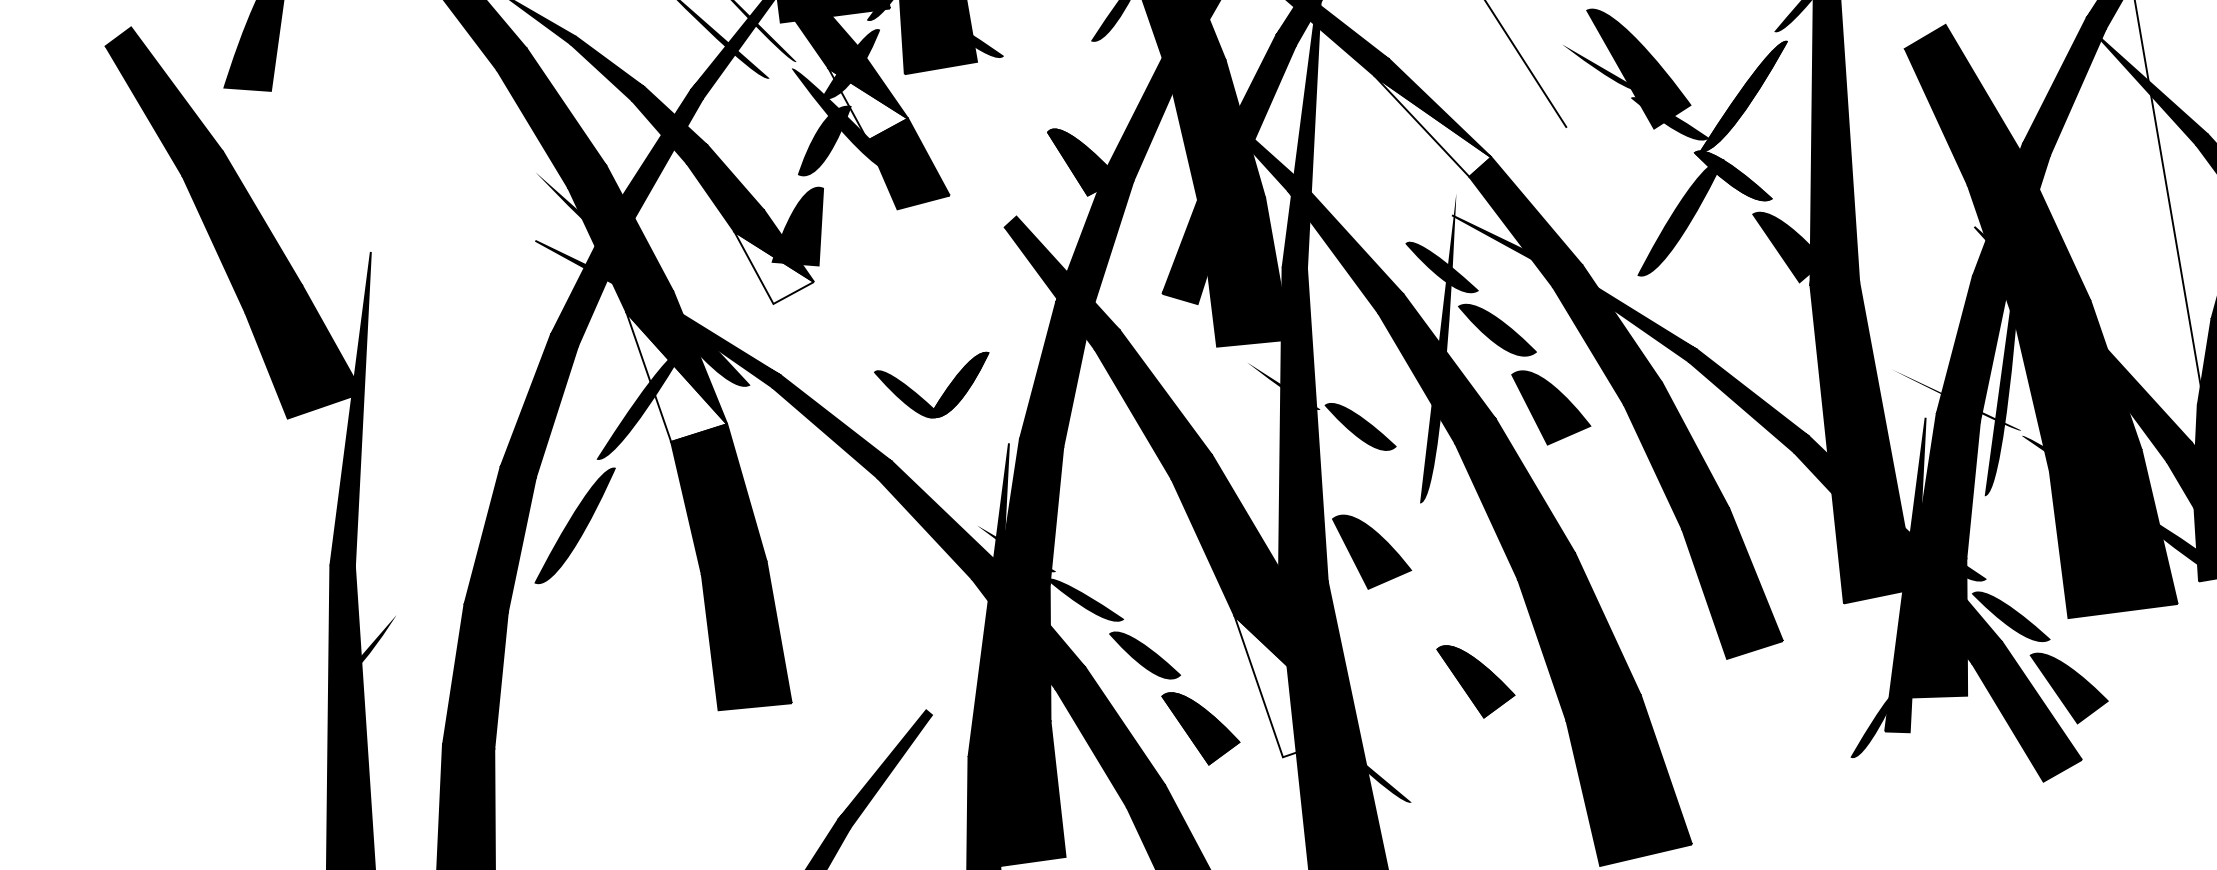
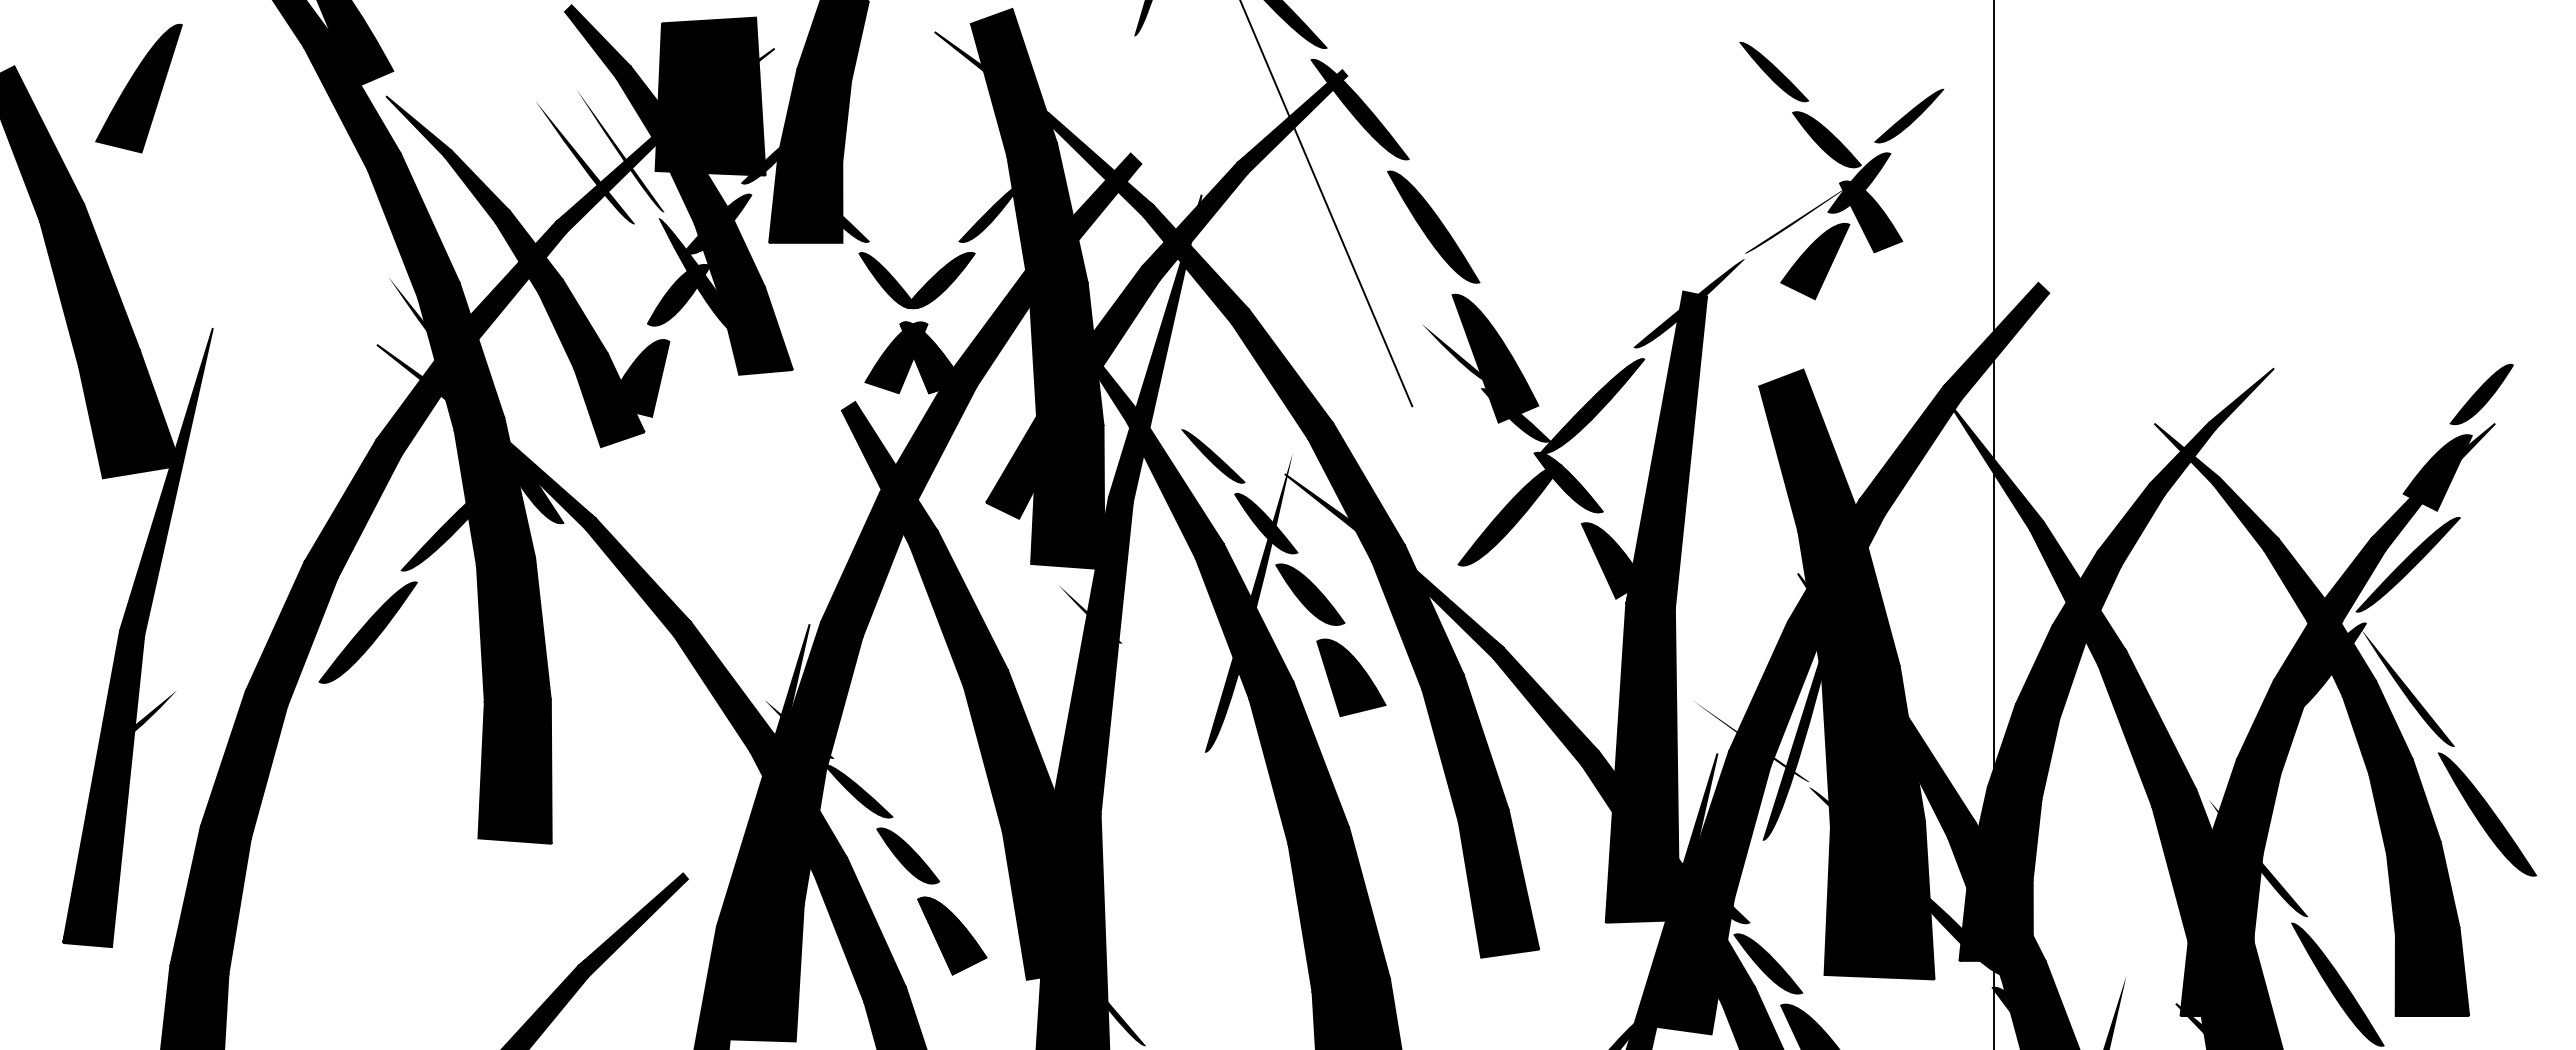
fill: (869, 101) -> (729, 263), added
fill: (1434, 124) -> (1282, 381), added
fill: (1049, 165) -> (896, 357), added
part: (1378, 209) -> (1213, 456), added
fill: (775, 264) -> (609, 408), added
fill: (676, 371) -> (494, 497), added
part: (942, 394) -> (922, 286), moved
part: (1360, 426) -> (1159, 666), removed
part: (1372, 548) -> (1150, 789), removed
fill: (1296, 679) -> (1053, 905), added
part: (1477, 679) -> (1231, 935), removed

